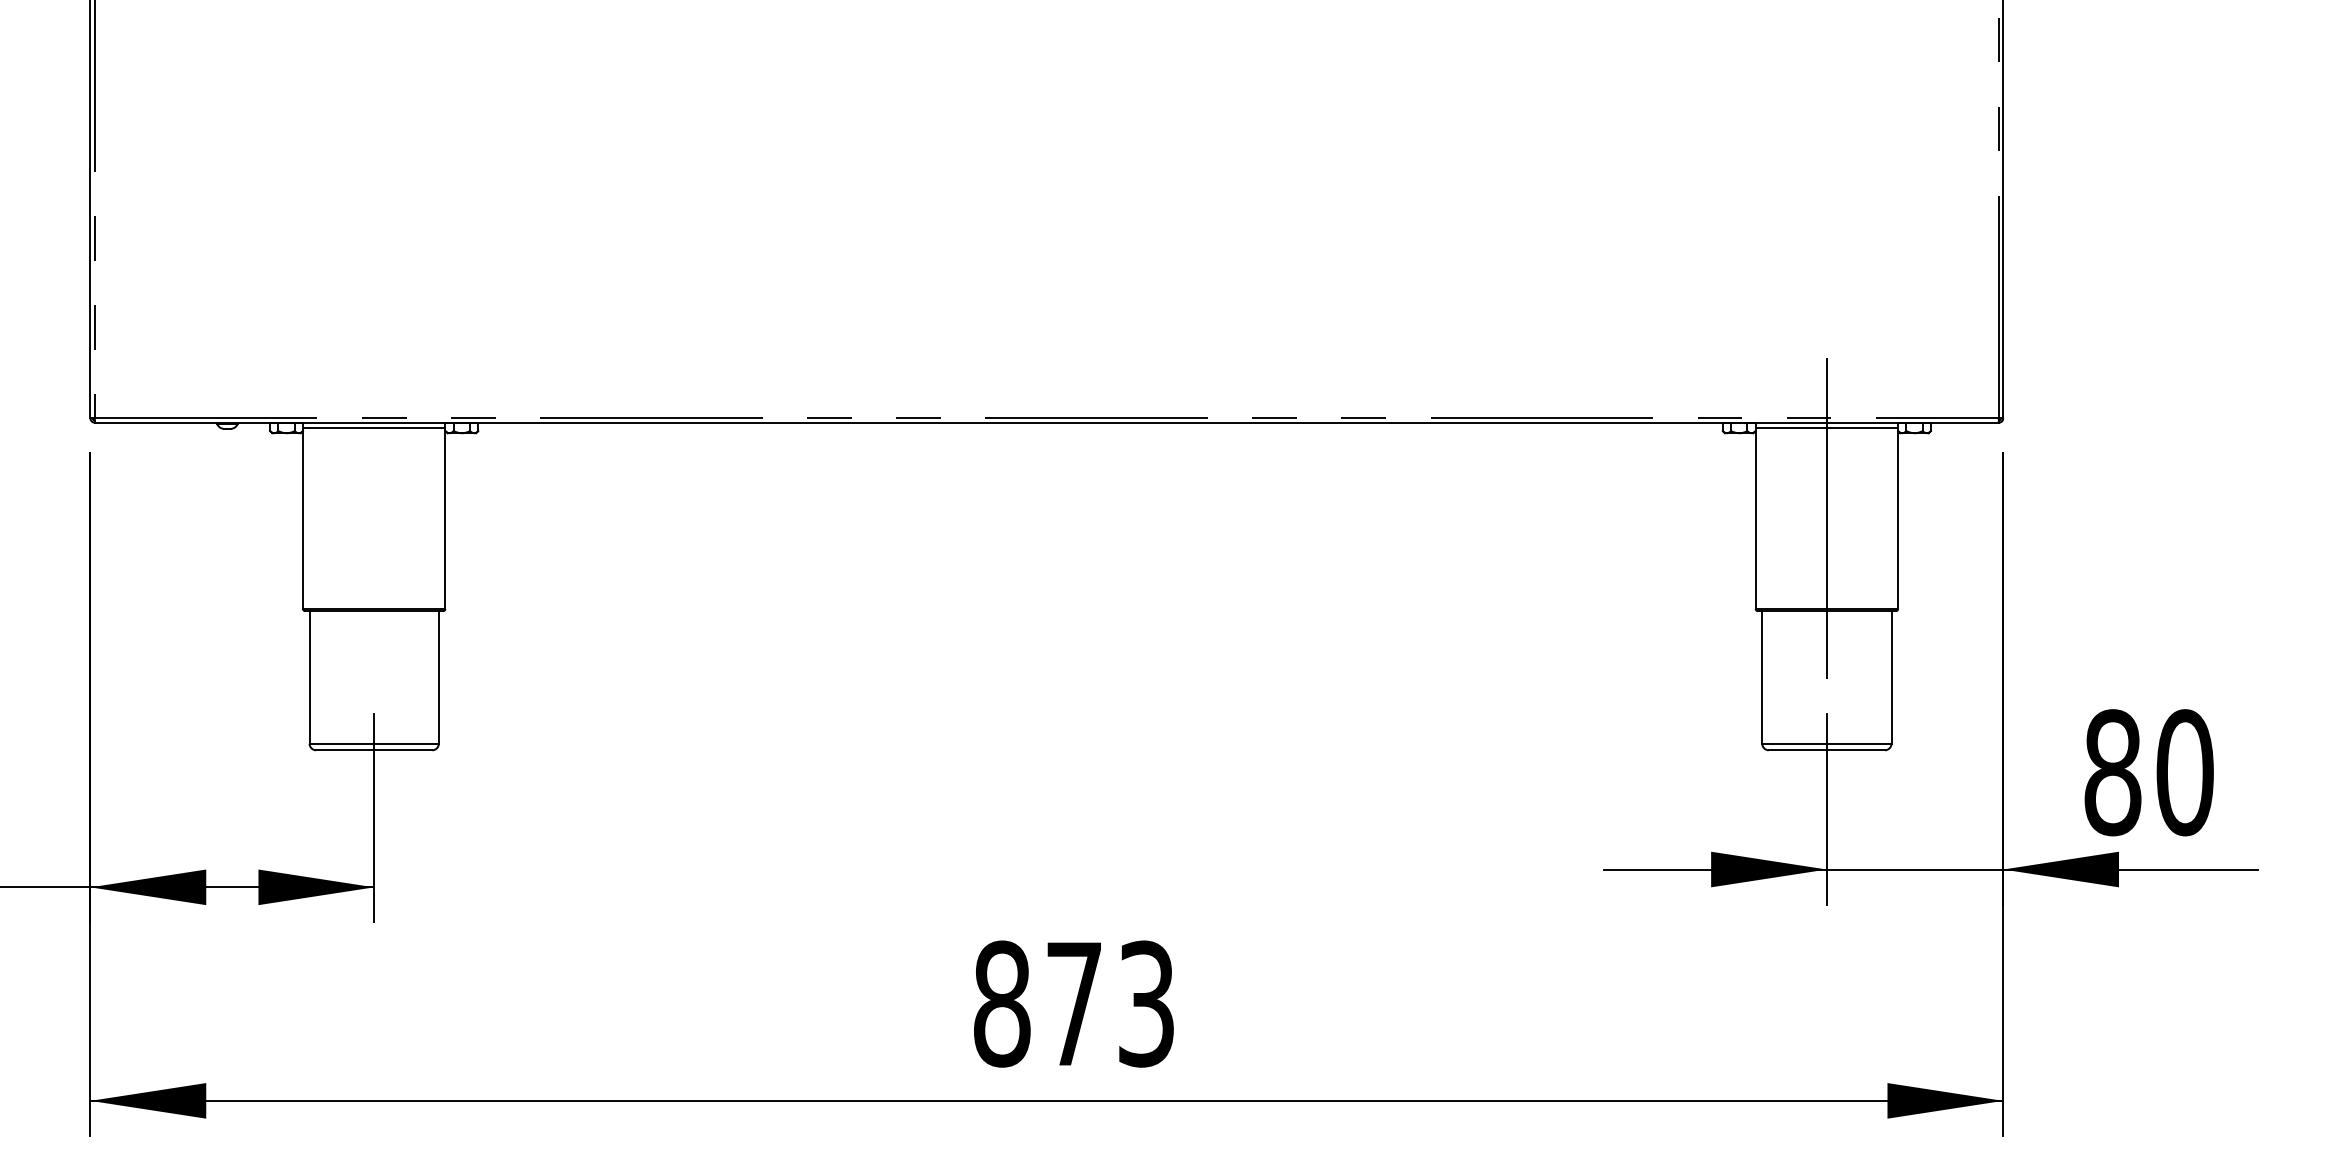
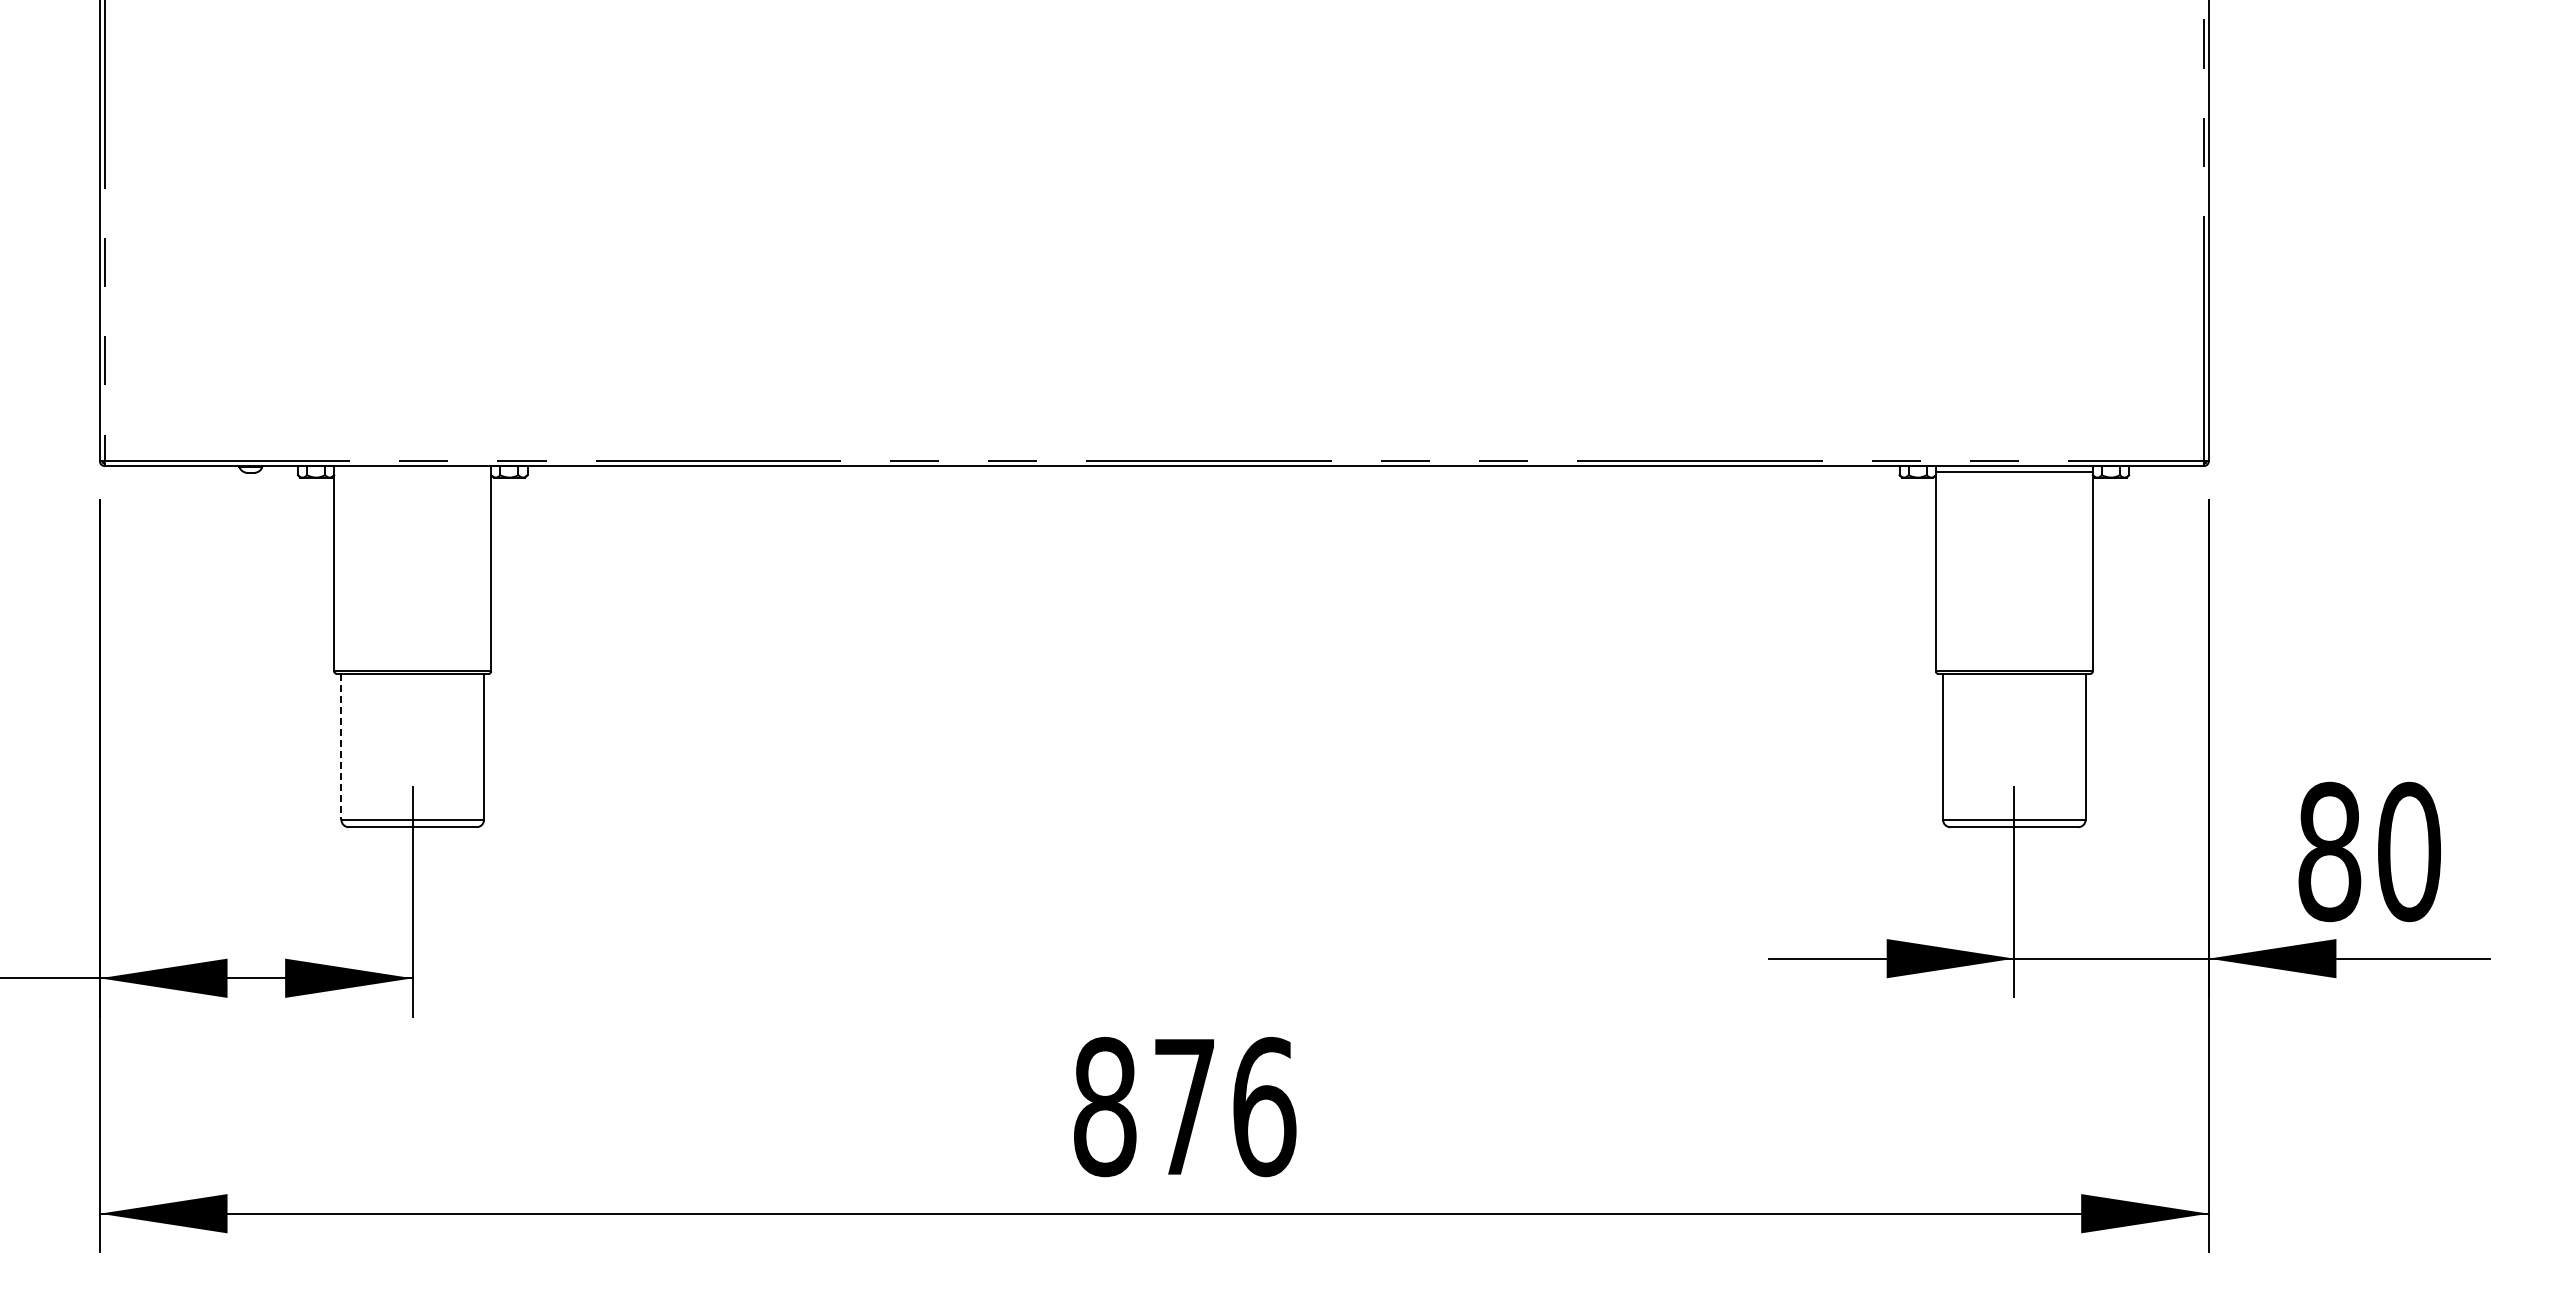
line: (374, 428) -> (412, 472), removed
line: (1827, 518) -> (2014, 571), removed
line: (309, 678) -> (341, 747), solid -> dashed
text: (1146, 1003) -> (1264, 1106), 873 -> 876

